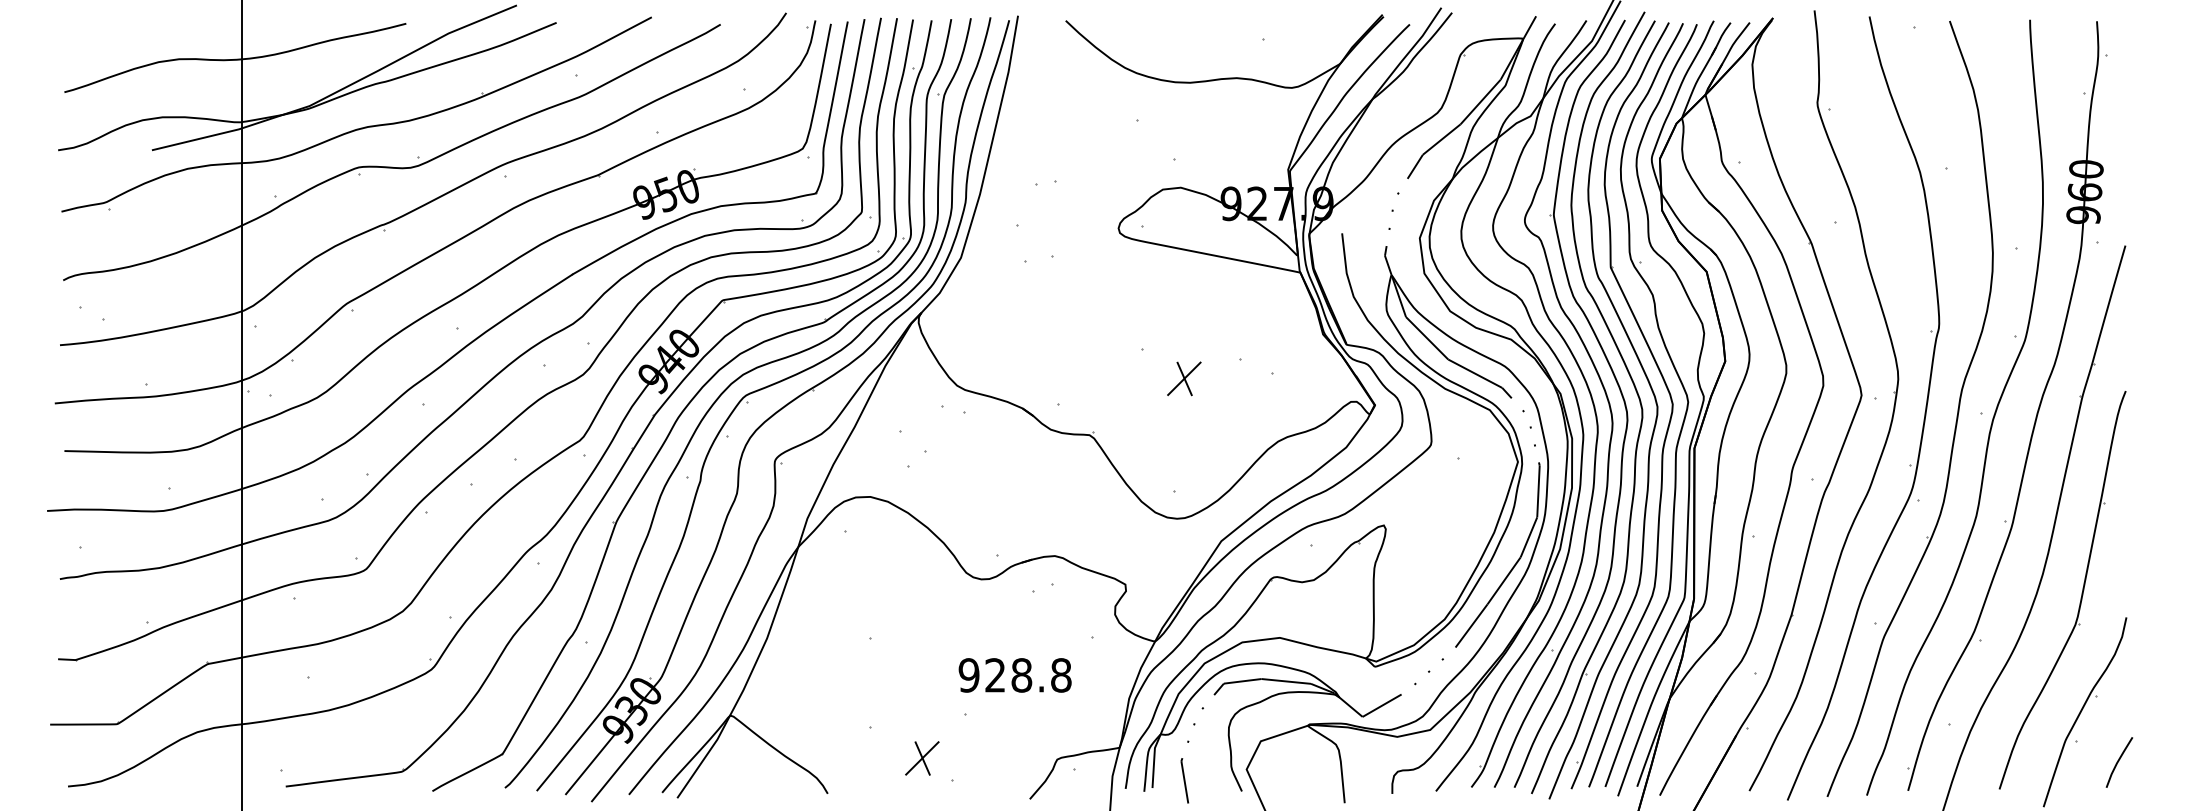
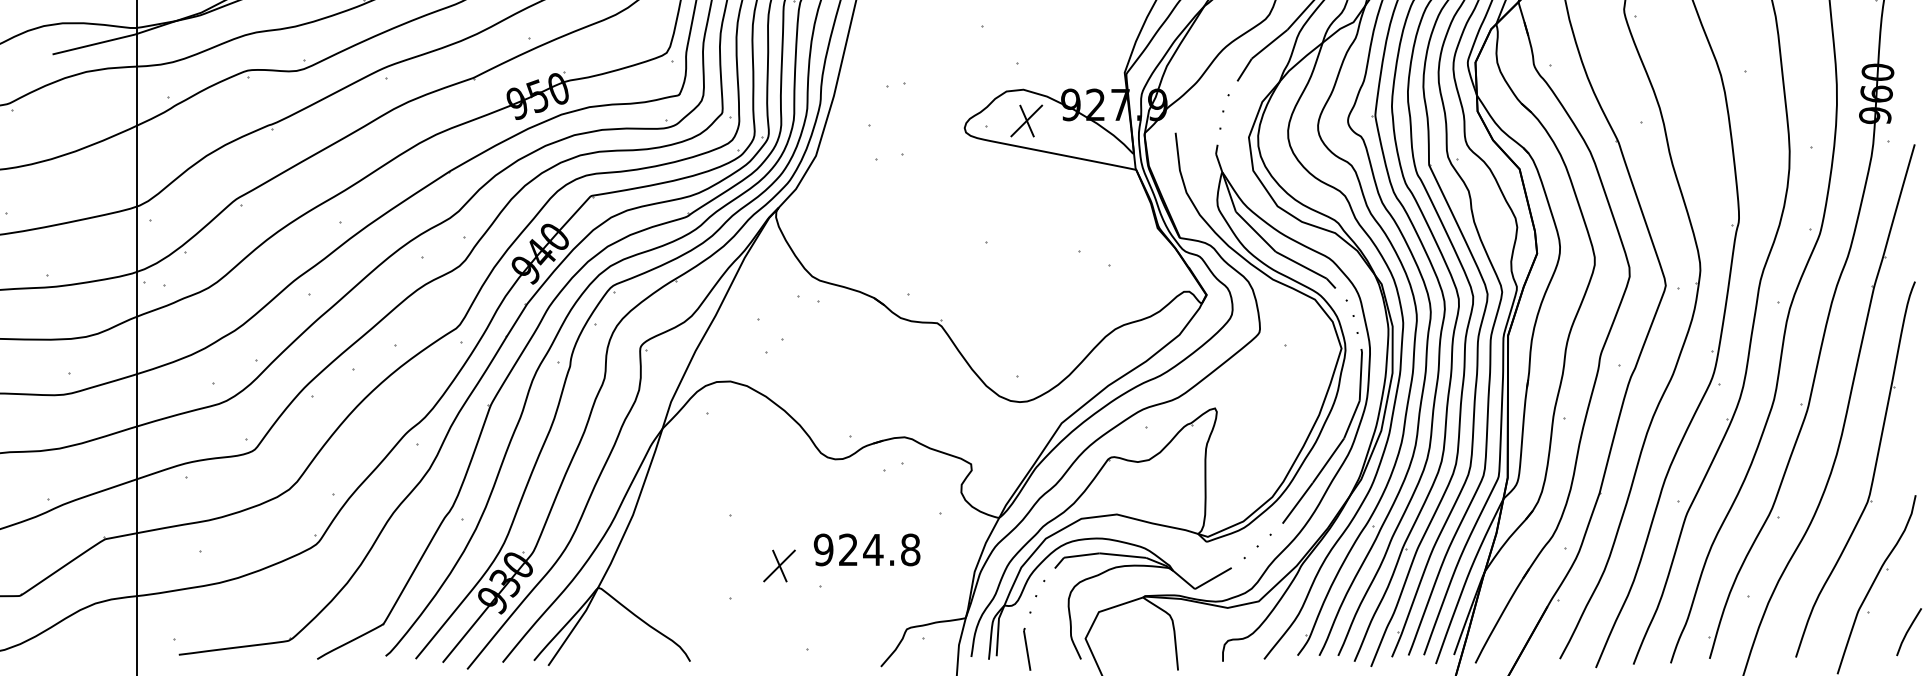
part: (1184, 378) -> (1026, 120), moved
text: (1021, 675) -> (873, 550), 928.8 -> 924.8
part: (922, 758) -> (779, 566), moved

